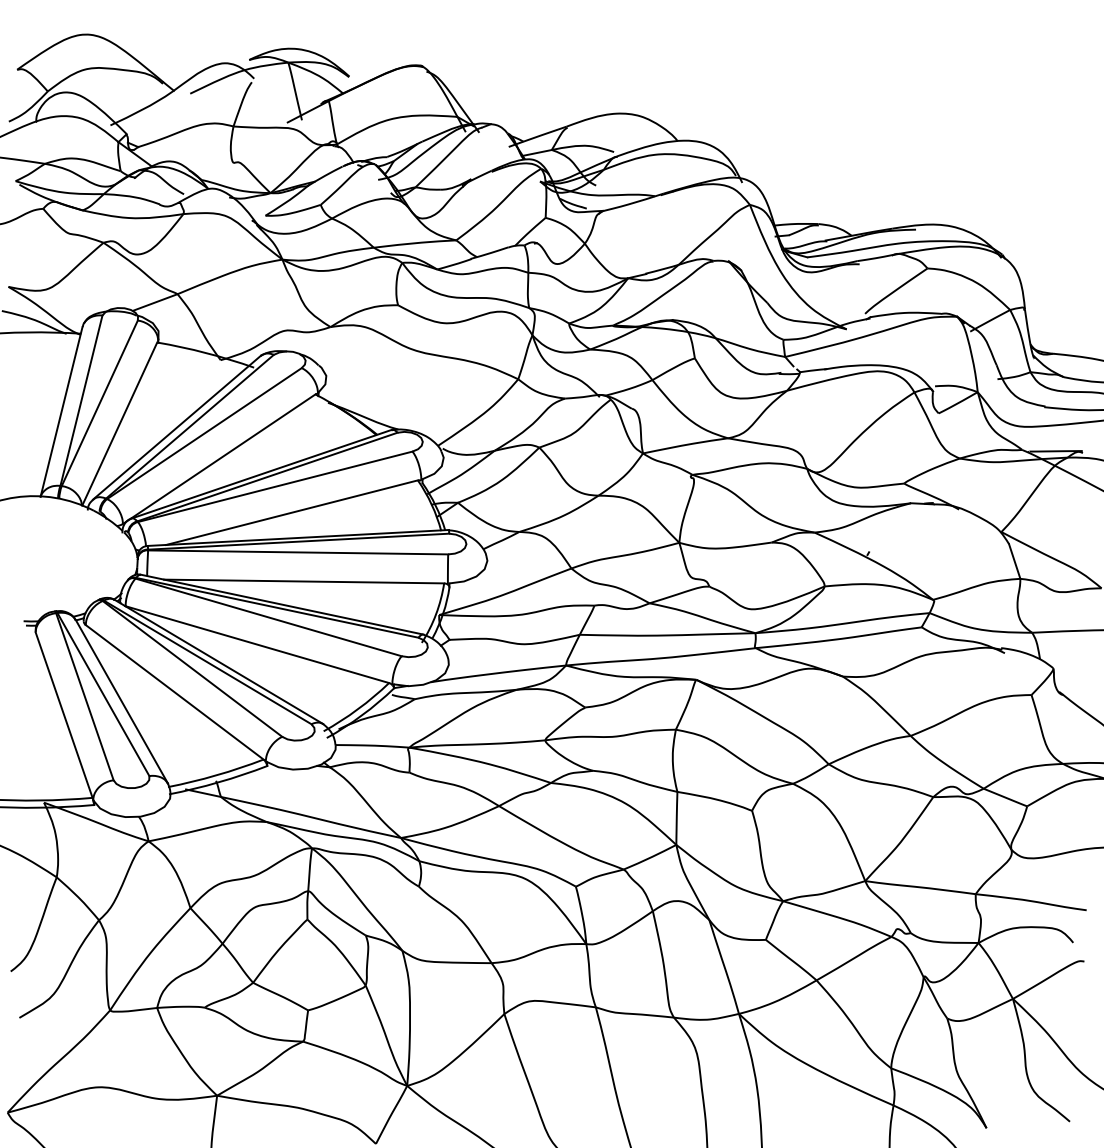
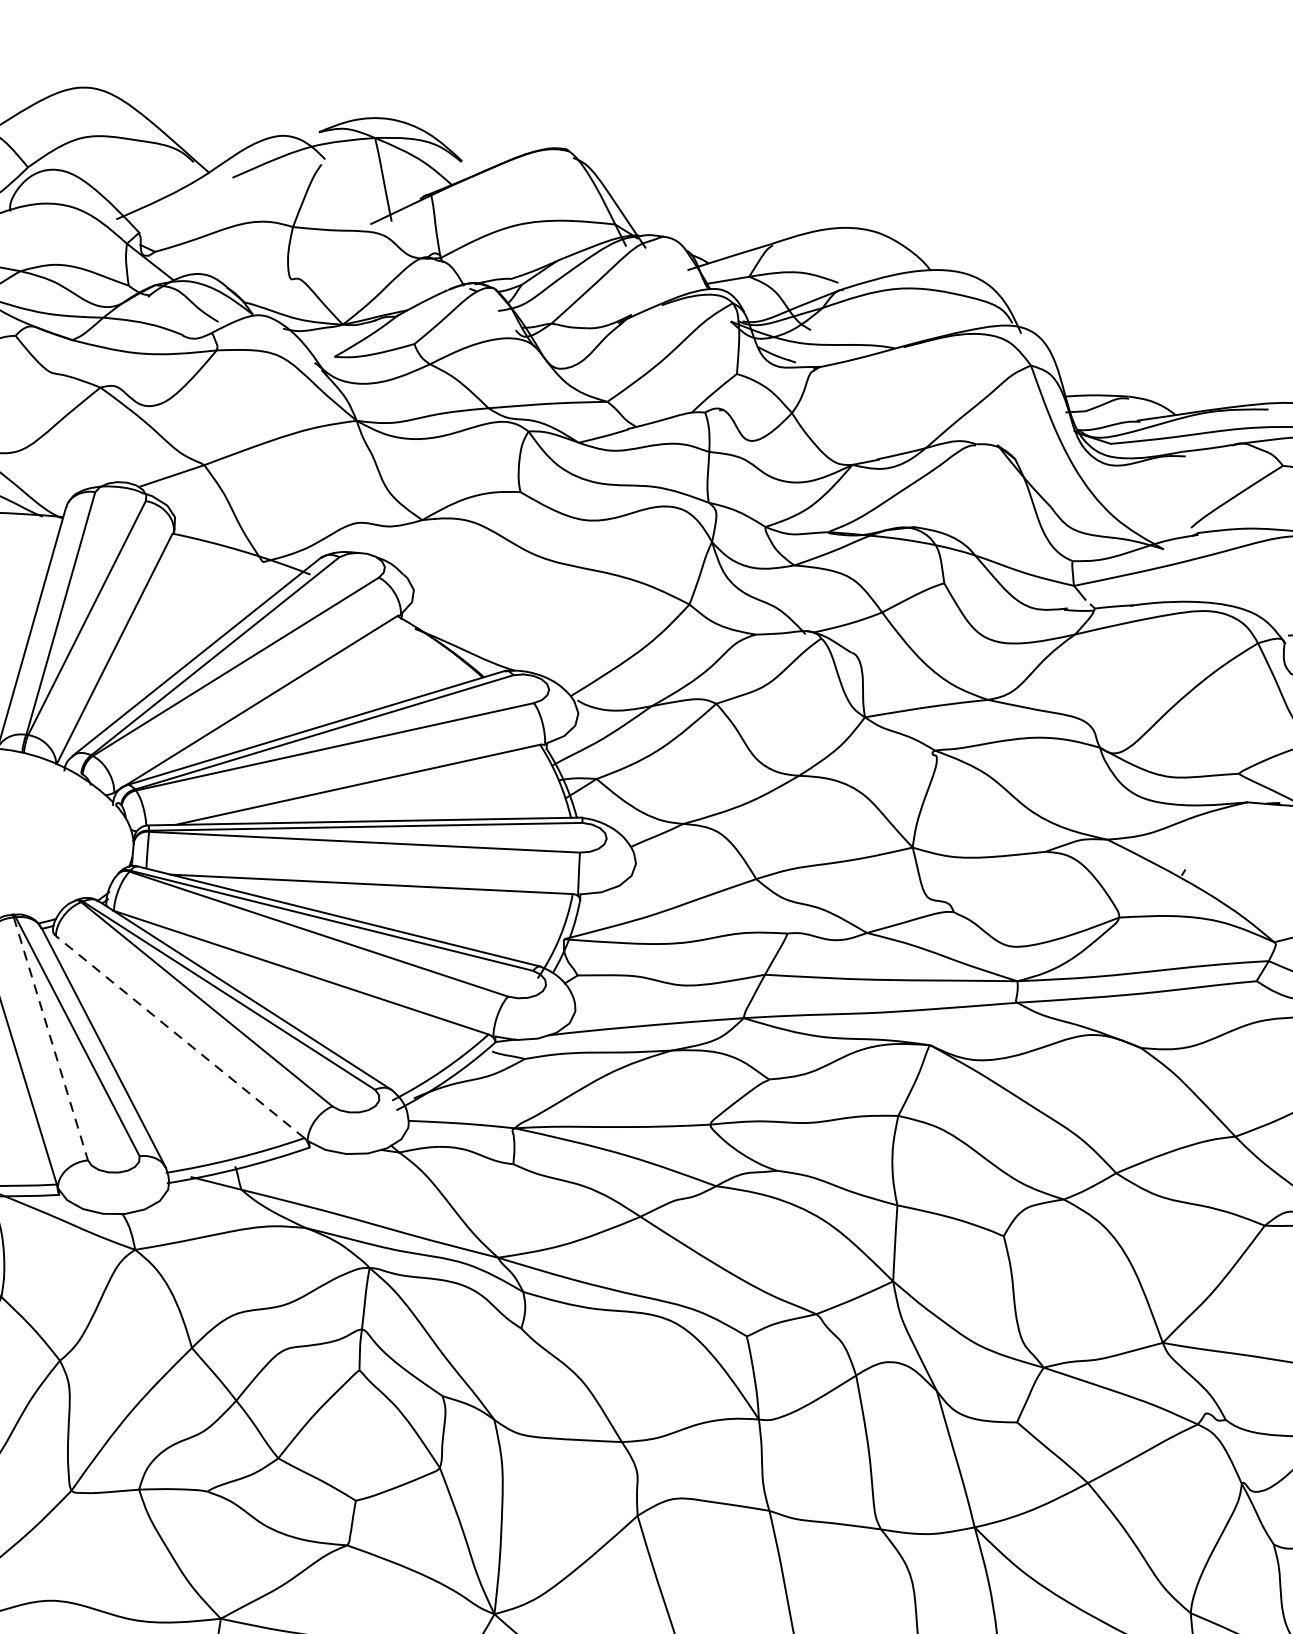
line: (174, 692) -> (179, 1037), solid -> dashed
line: (85, 697) -> (51, 1040), solid -> dashed

